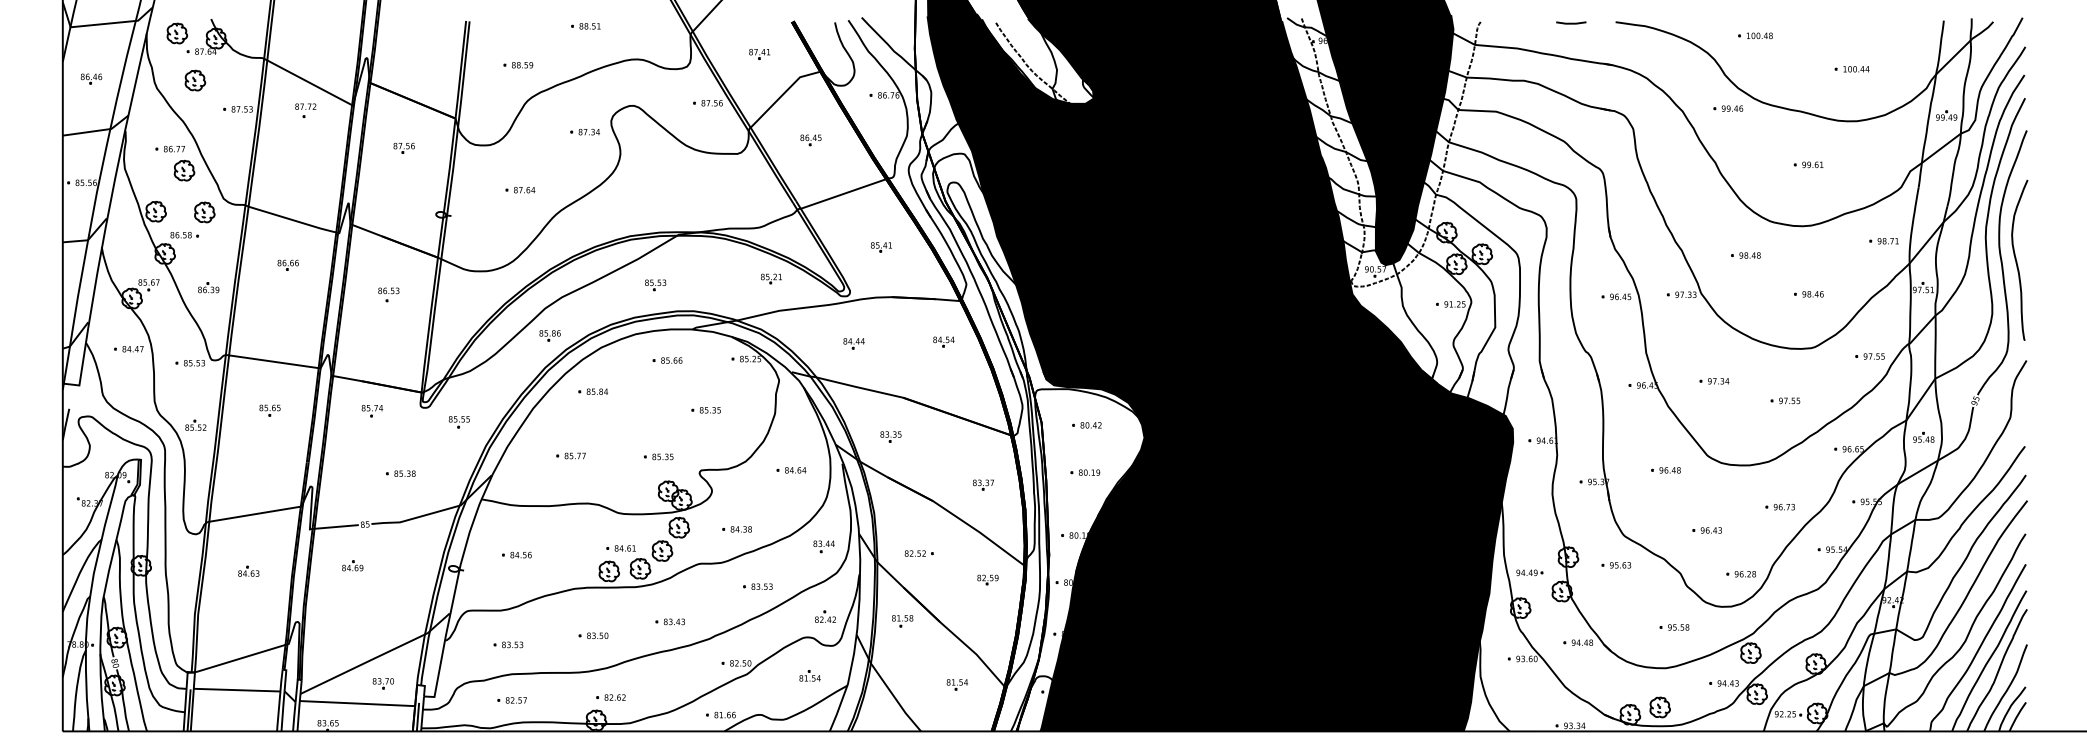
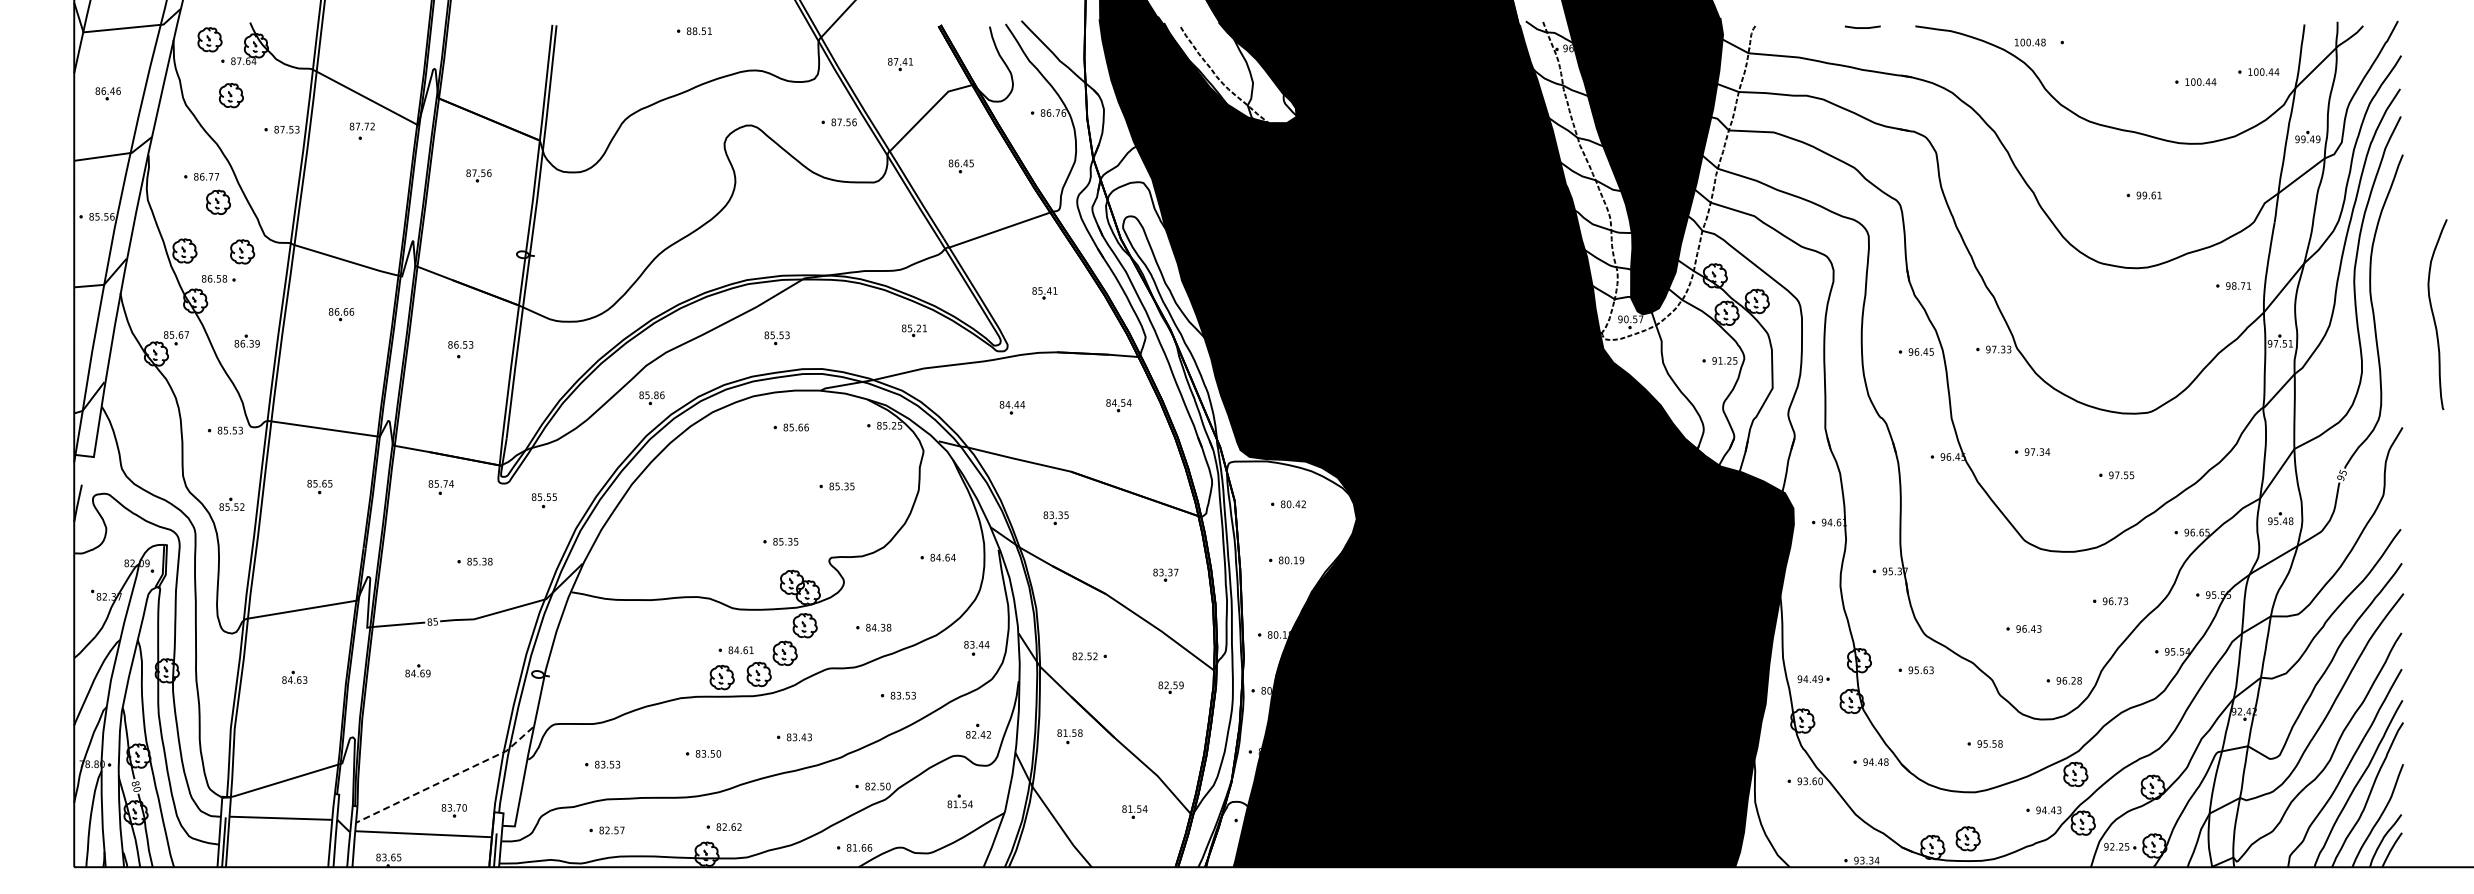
text: (1759, 35) -> (2030, 42), moved
part: (1905, 60) -> (2258, 71), added
part: (517, 65) -> (613, 77), removed
part: (1727, 108) -> (2048, 128), removed
part: (585, 131) -> (693, 156), removed
part: (520, 190) -> (616, 225), removed
part: (1745, 255) -> (2069, 302), removed
curve: (2017, 261) -> (2434, 315), moved
part: (1808, 293) -> (2144, 348), removed
part: (128, 348) -> (152, 413), removed
part: (1869, 356) -> (2216, 422), removed
part: (592, 391) -> (702, 464), removed
part: (570, 455) -> (676, 540), removed
part: (1665, 470) -> (1974, 557), removed
part: (516, 554) -> (612, 657), removed
line: (377, 657) -> (447, 779), solid -> dashed

